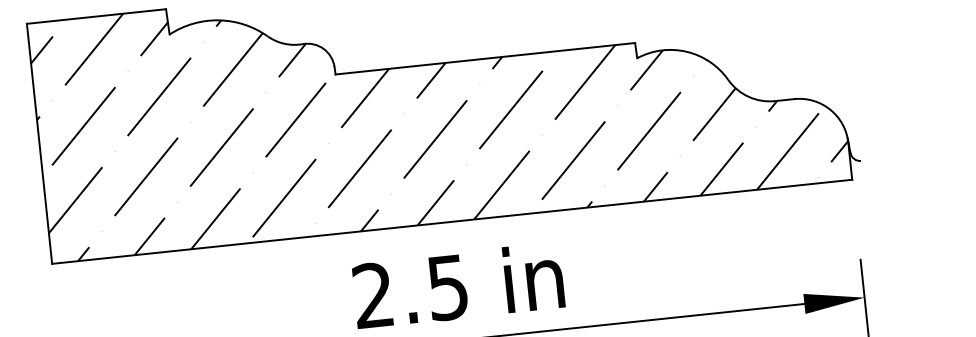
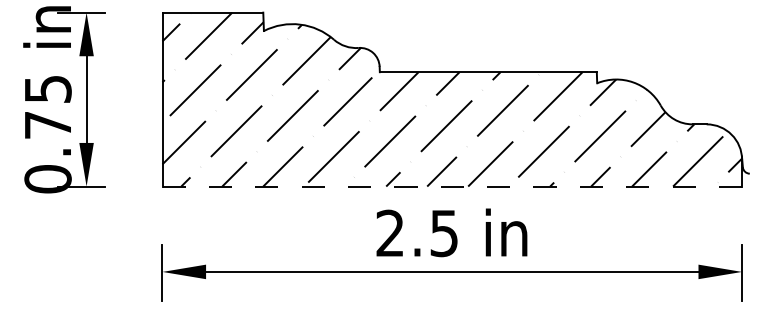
line: (452, 221) -> (452, 186), solid -> dashed

